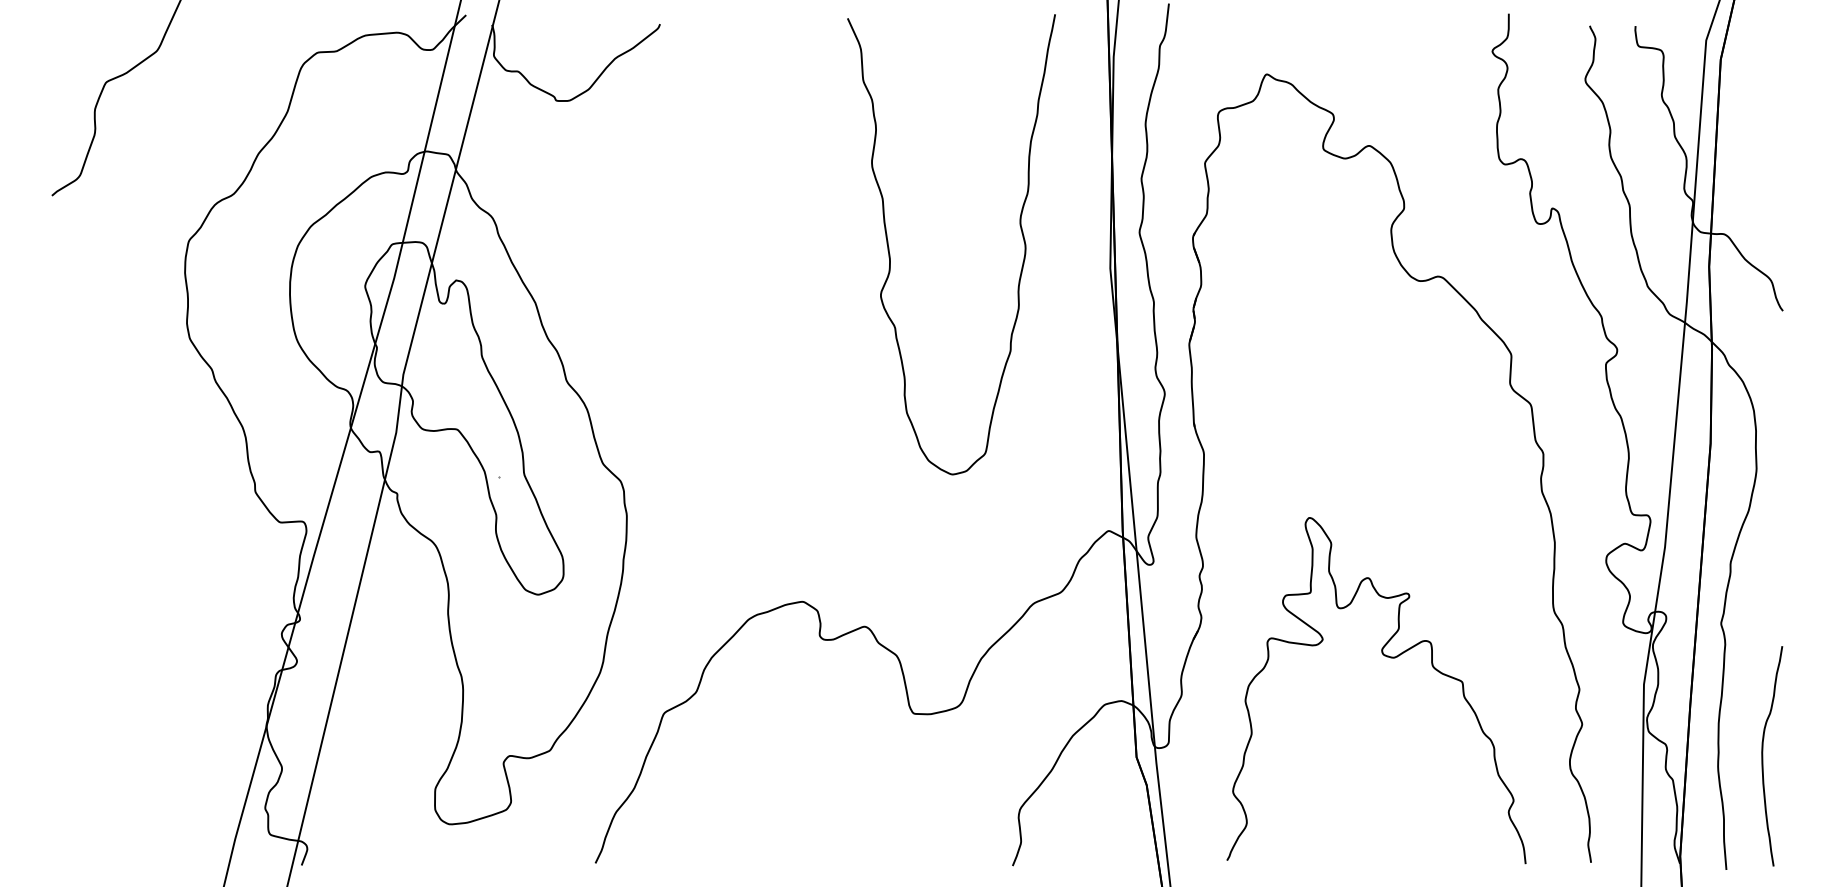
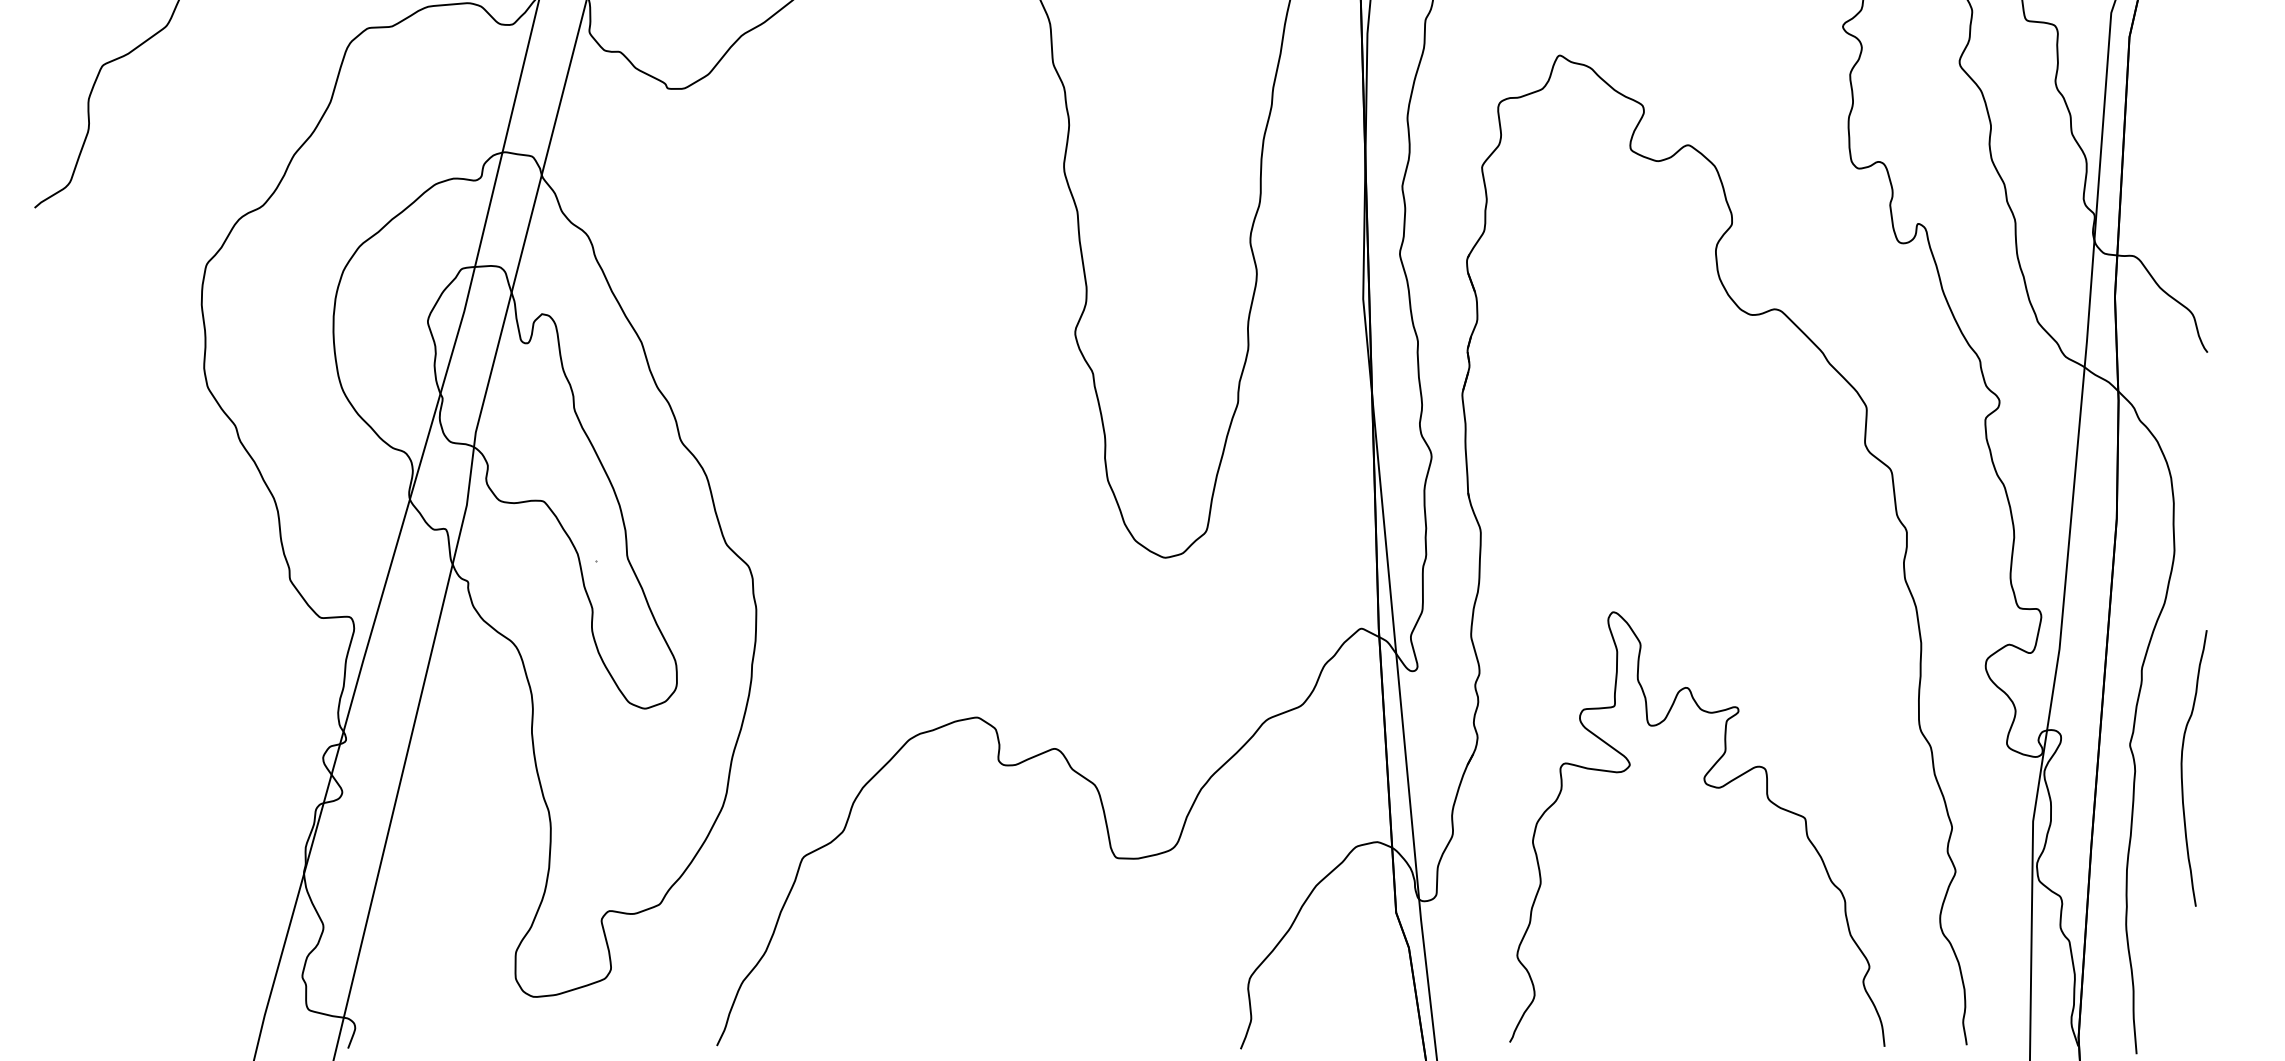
curve: (1763, 756) -> (2183, 768), moved

